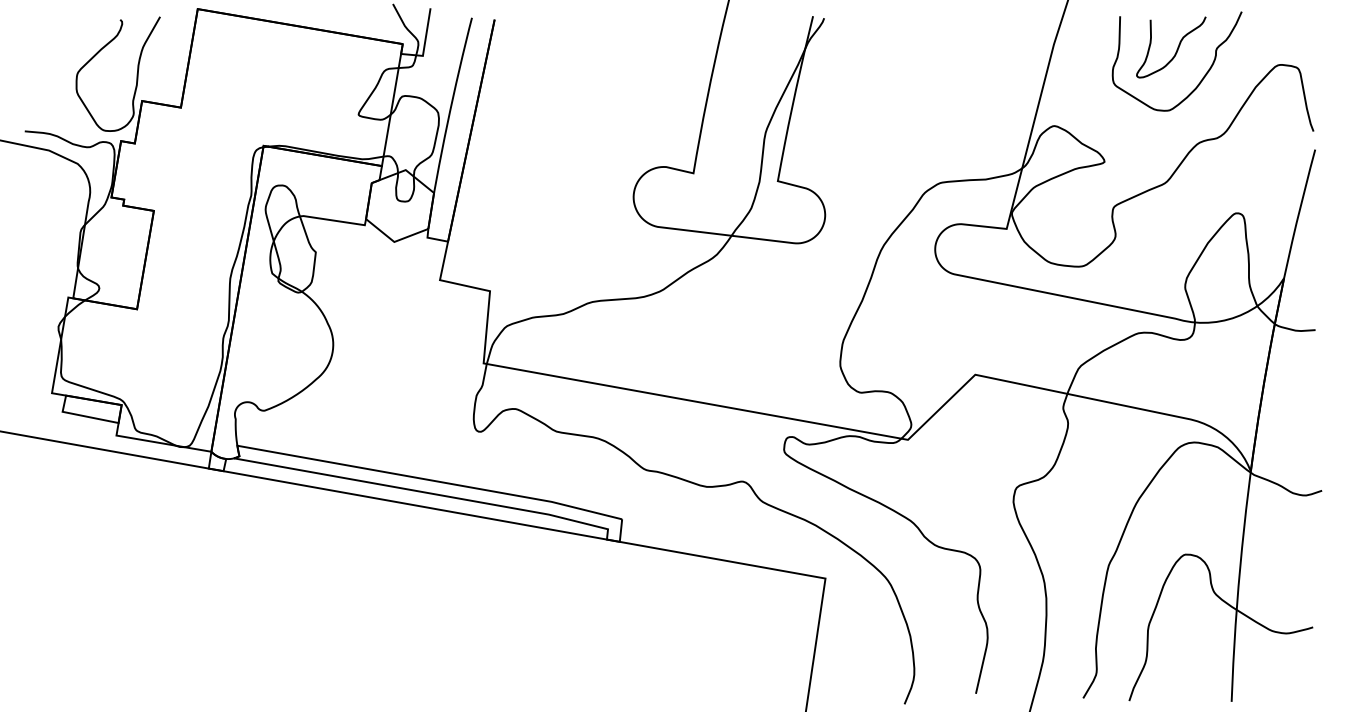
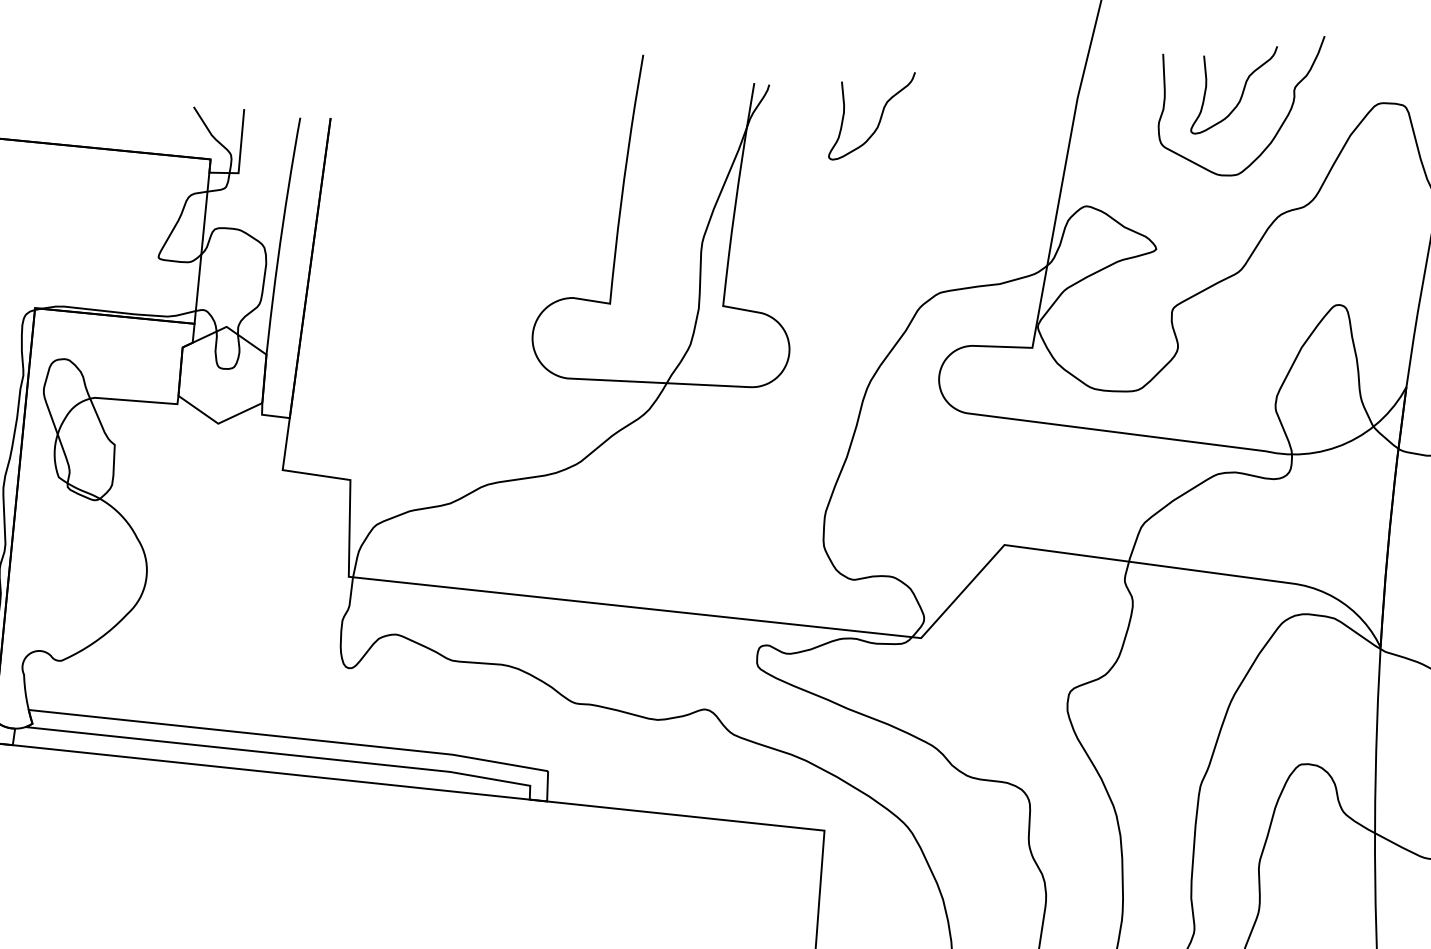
curve: (904, 49) -> (879, 118), added

